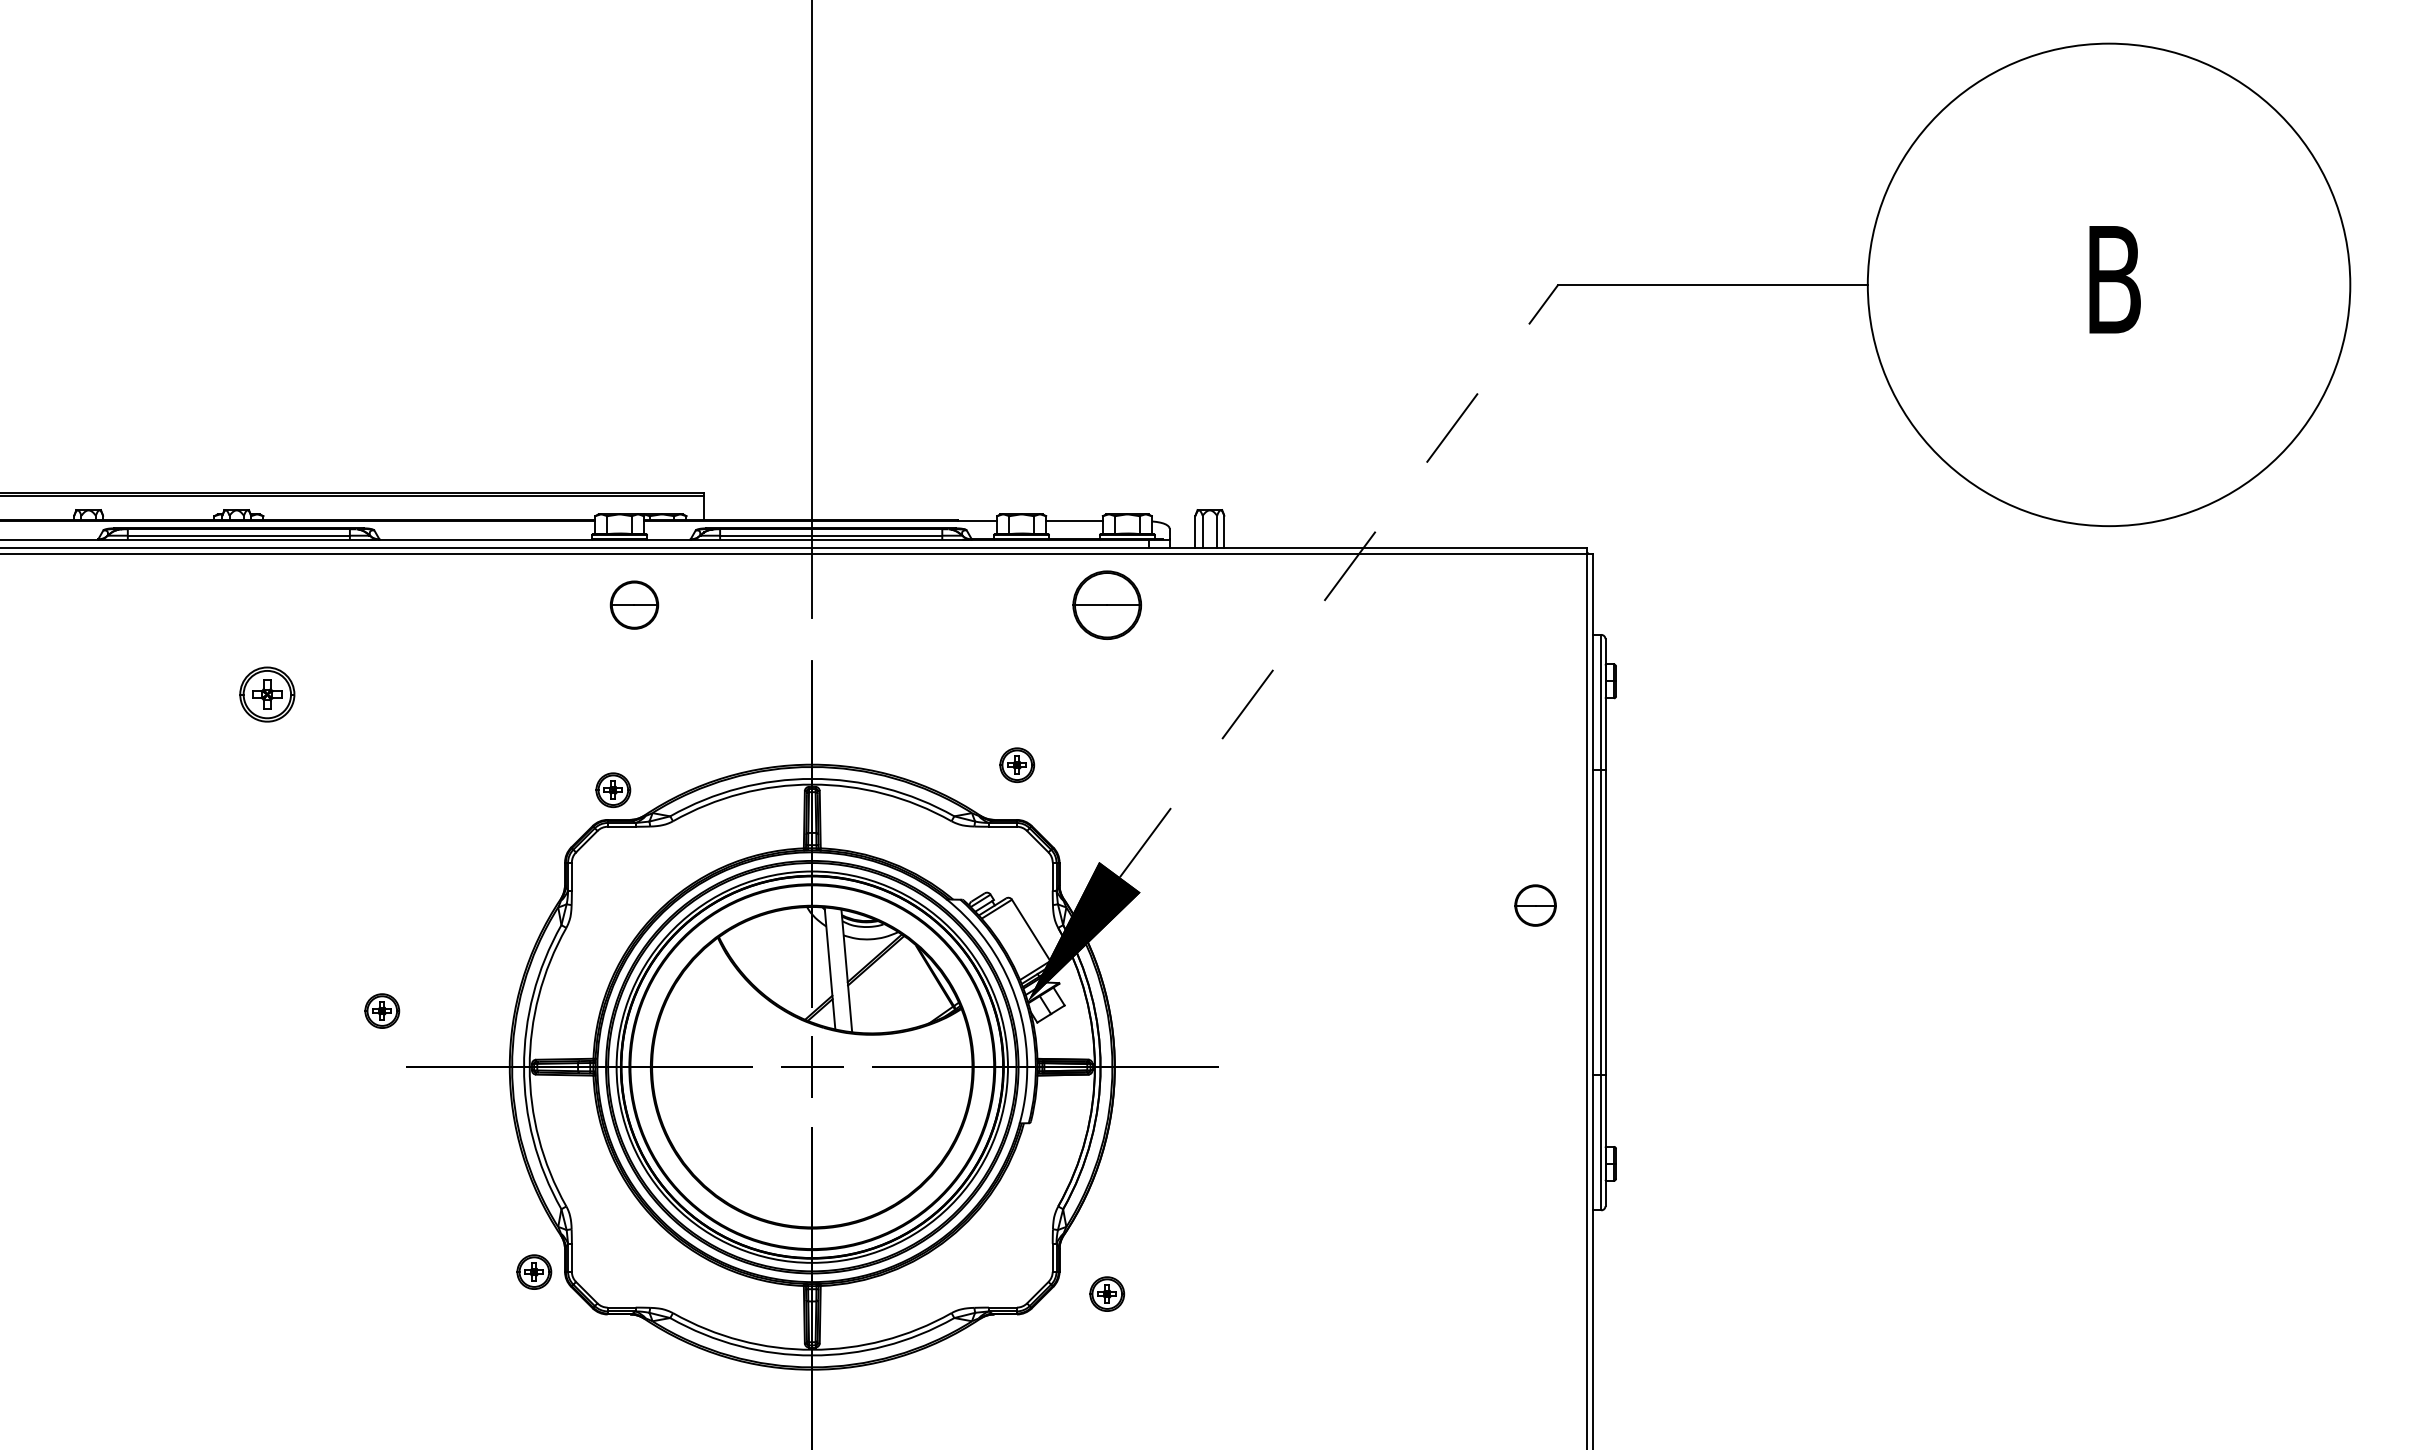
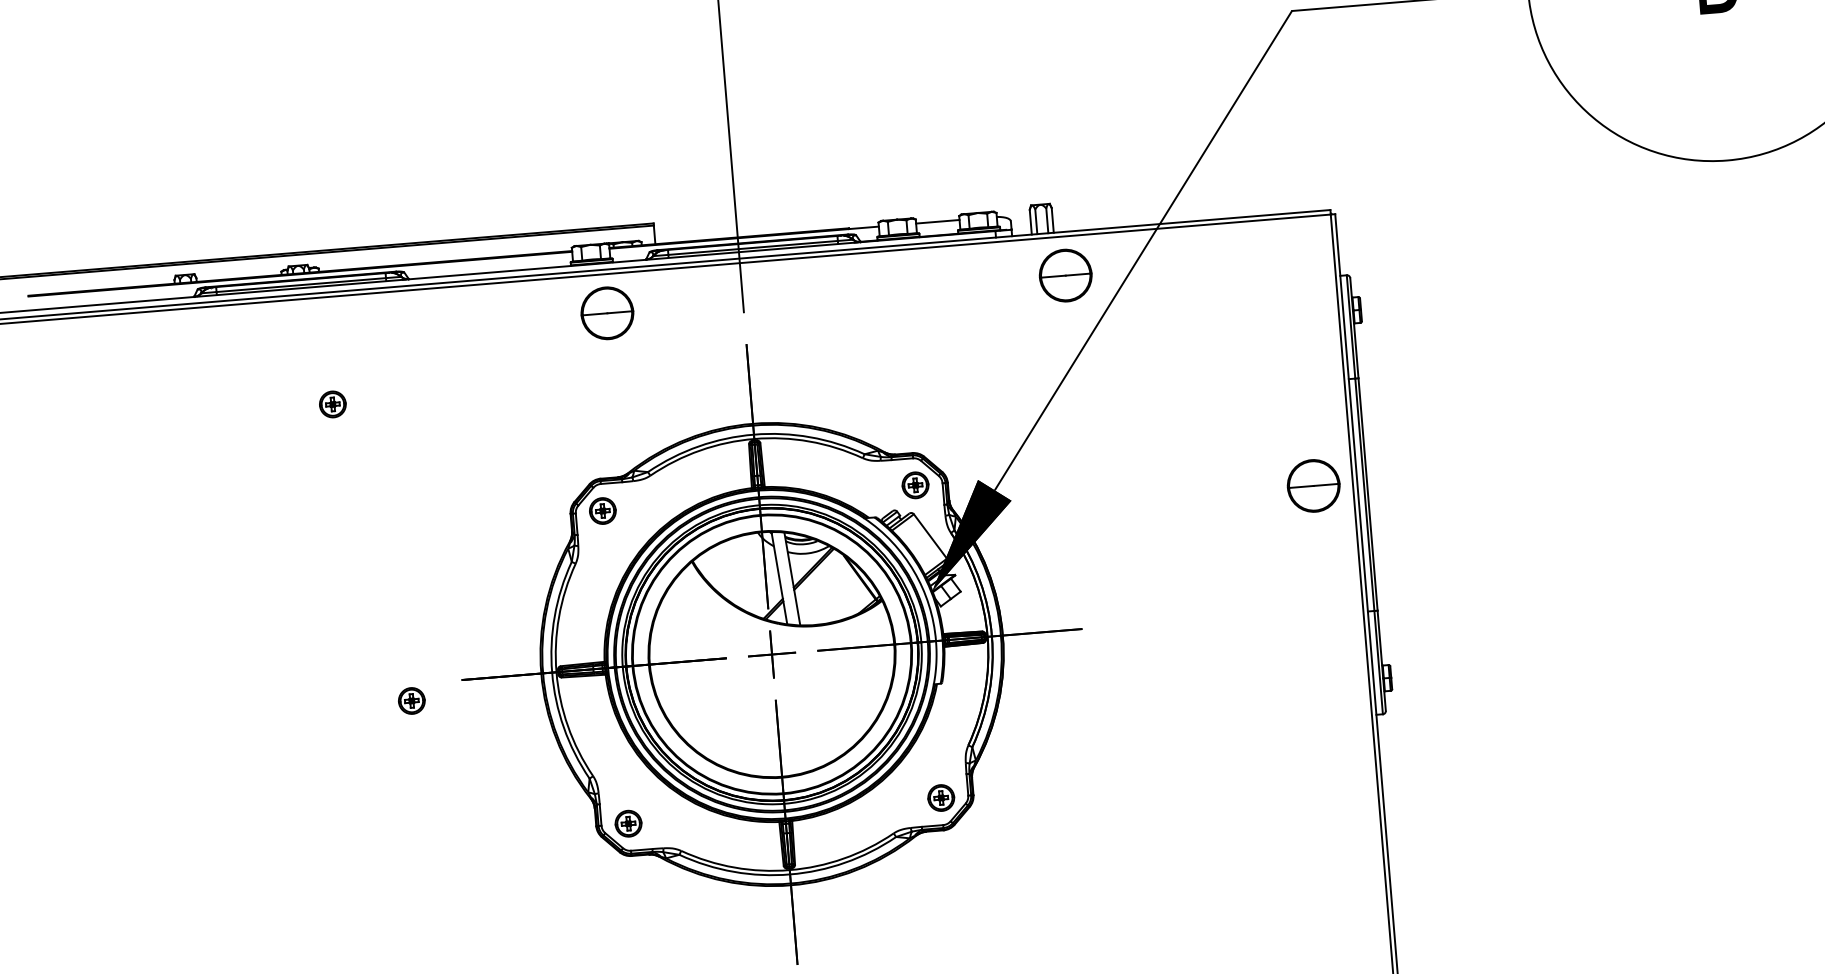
line: (1339, 580) -> (1143, 250), dashed -> solid
part: (634, 604) -> (607, 312), size x1.43
part: (1106, 604) -> (1065, 275), moved
part: (266, 694) -> (332, 404), size x0.62
part: (1017, 764) -> (915, 484), moved
part: (613, 789) -> (602, 510), moved
part: (1535, 905) -> (1313, 485), size x1.67
part: (382, 1010) -> (411, 700), moved
part: (534, 1271) -> (628, 823), moved
part: (1107, 1293) -> (941, 797), moved

